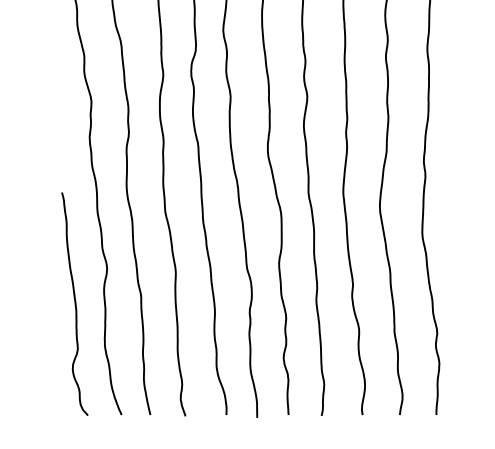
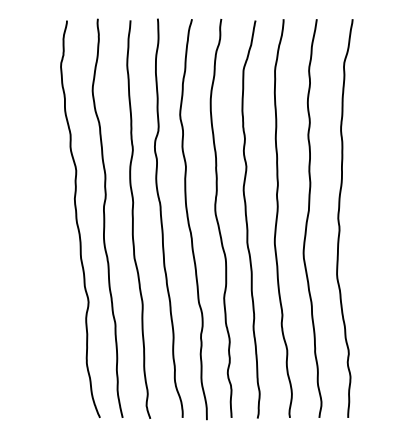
curve: (74, 304) -> (62, 330), removed

